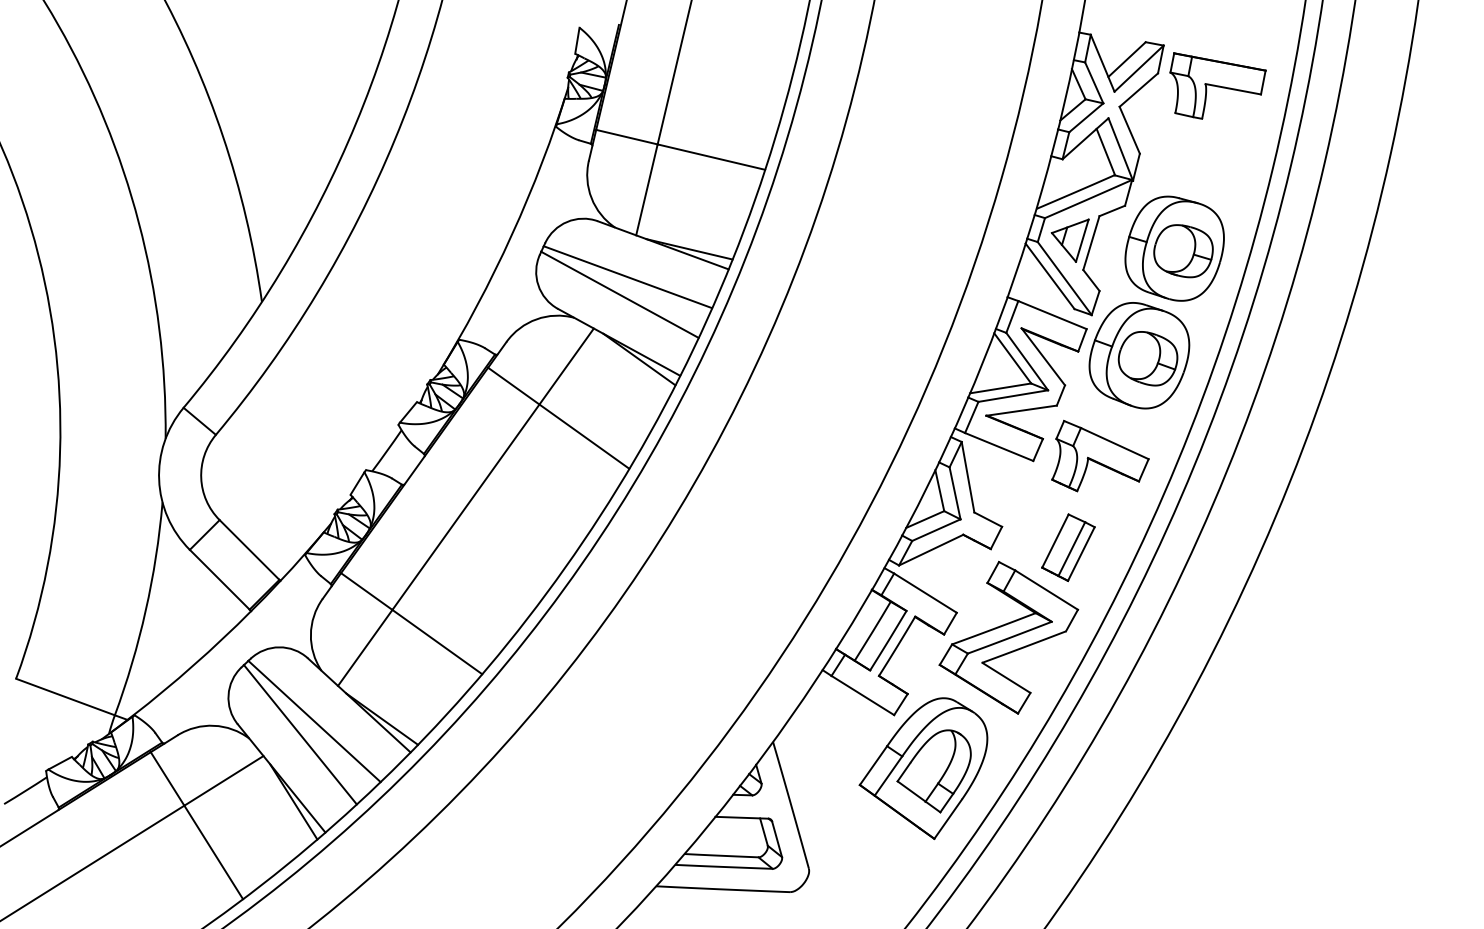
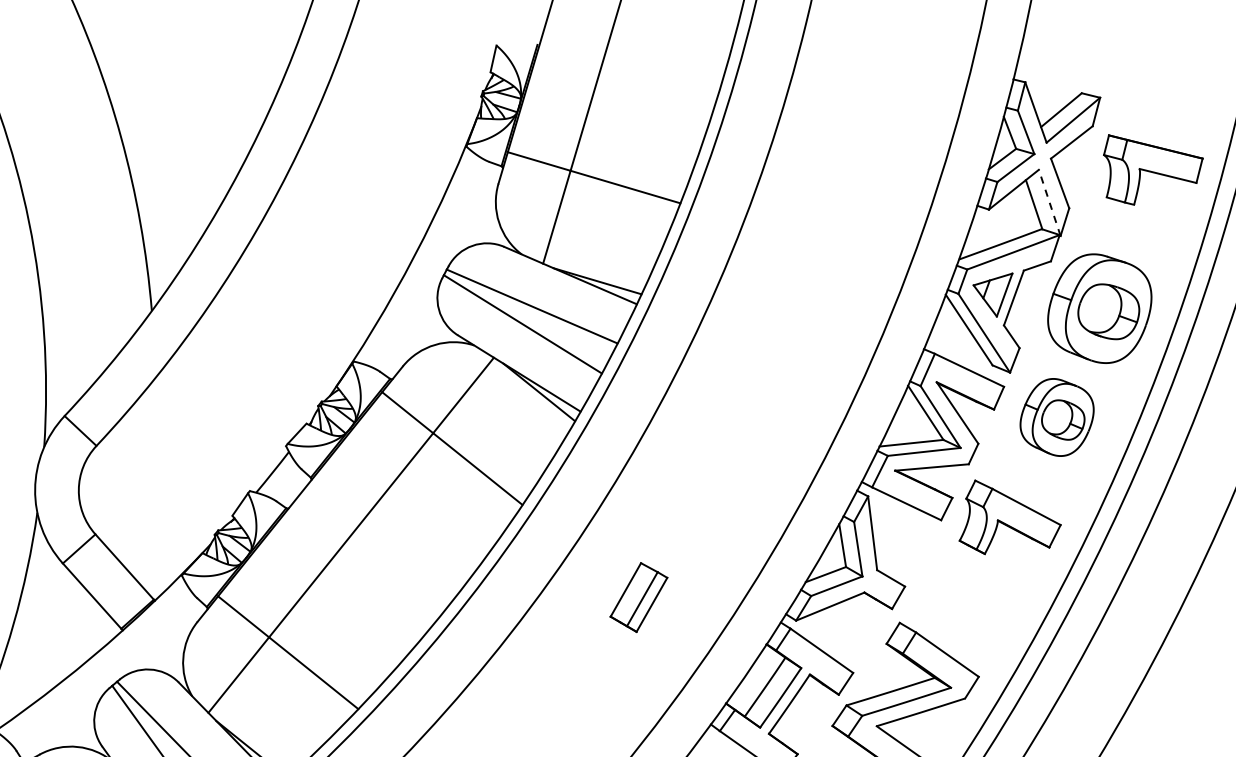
part: (1217, 85) -> (1151, 171), moved
line: (1120, 149) -> (1049, 202), solid -> dashed
part: (1139, 355) -> (1057, 417), size x0.7
part: (1068, 547) -> (639, 597), moved

